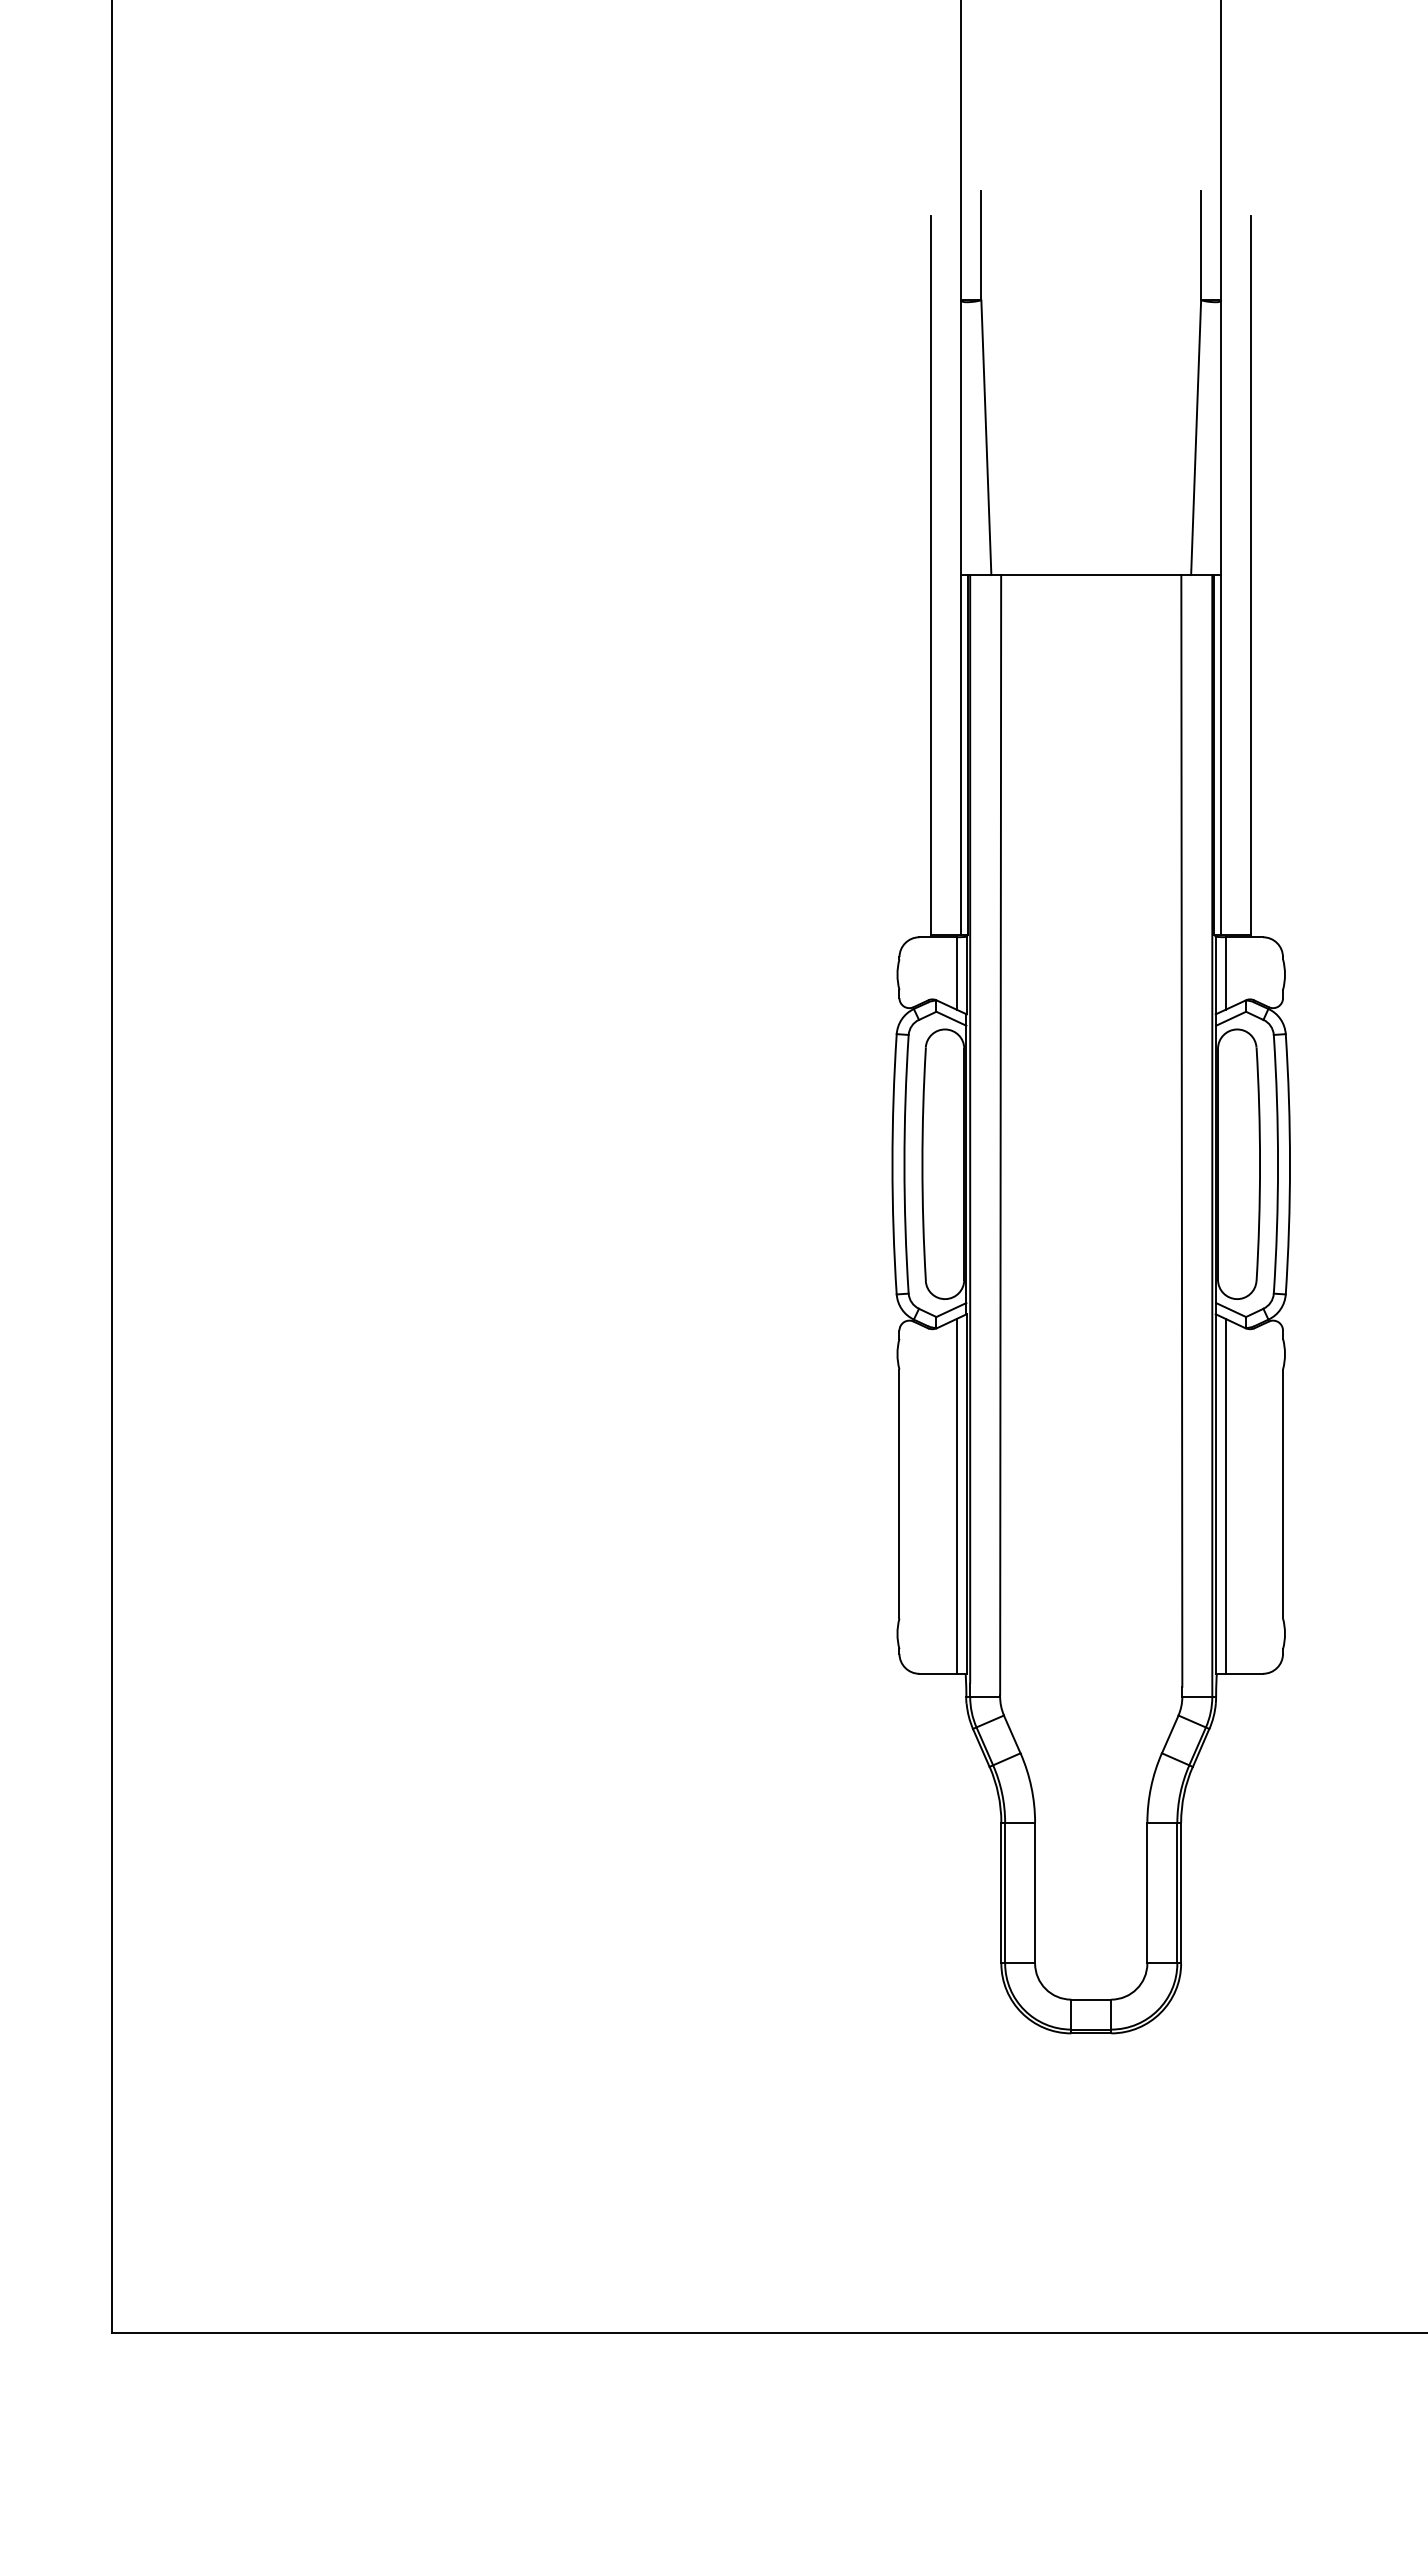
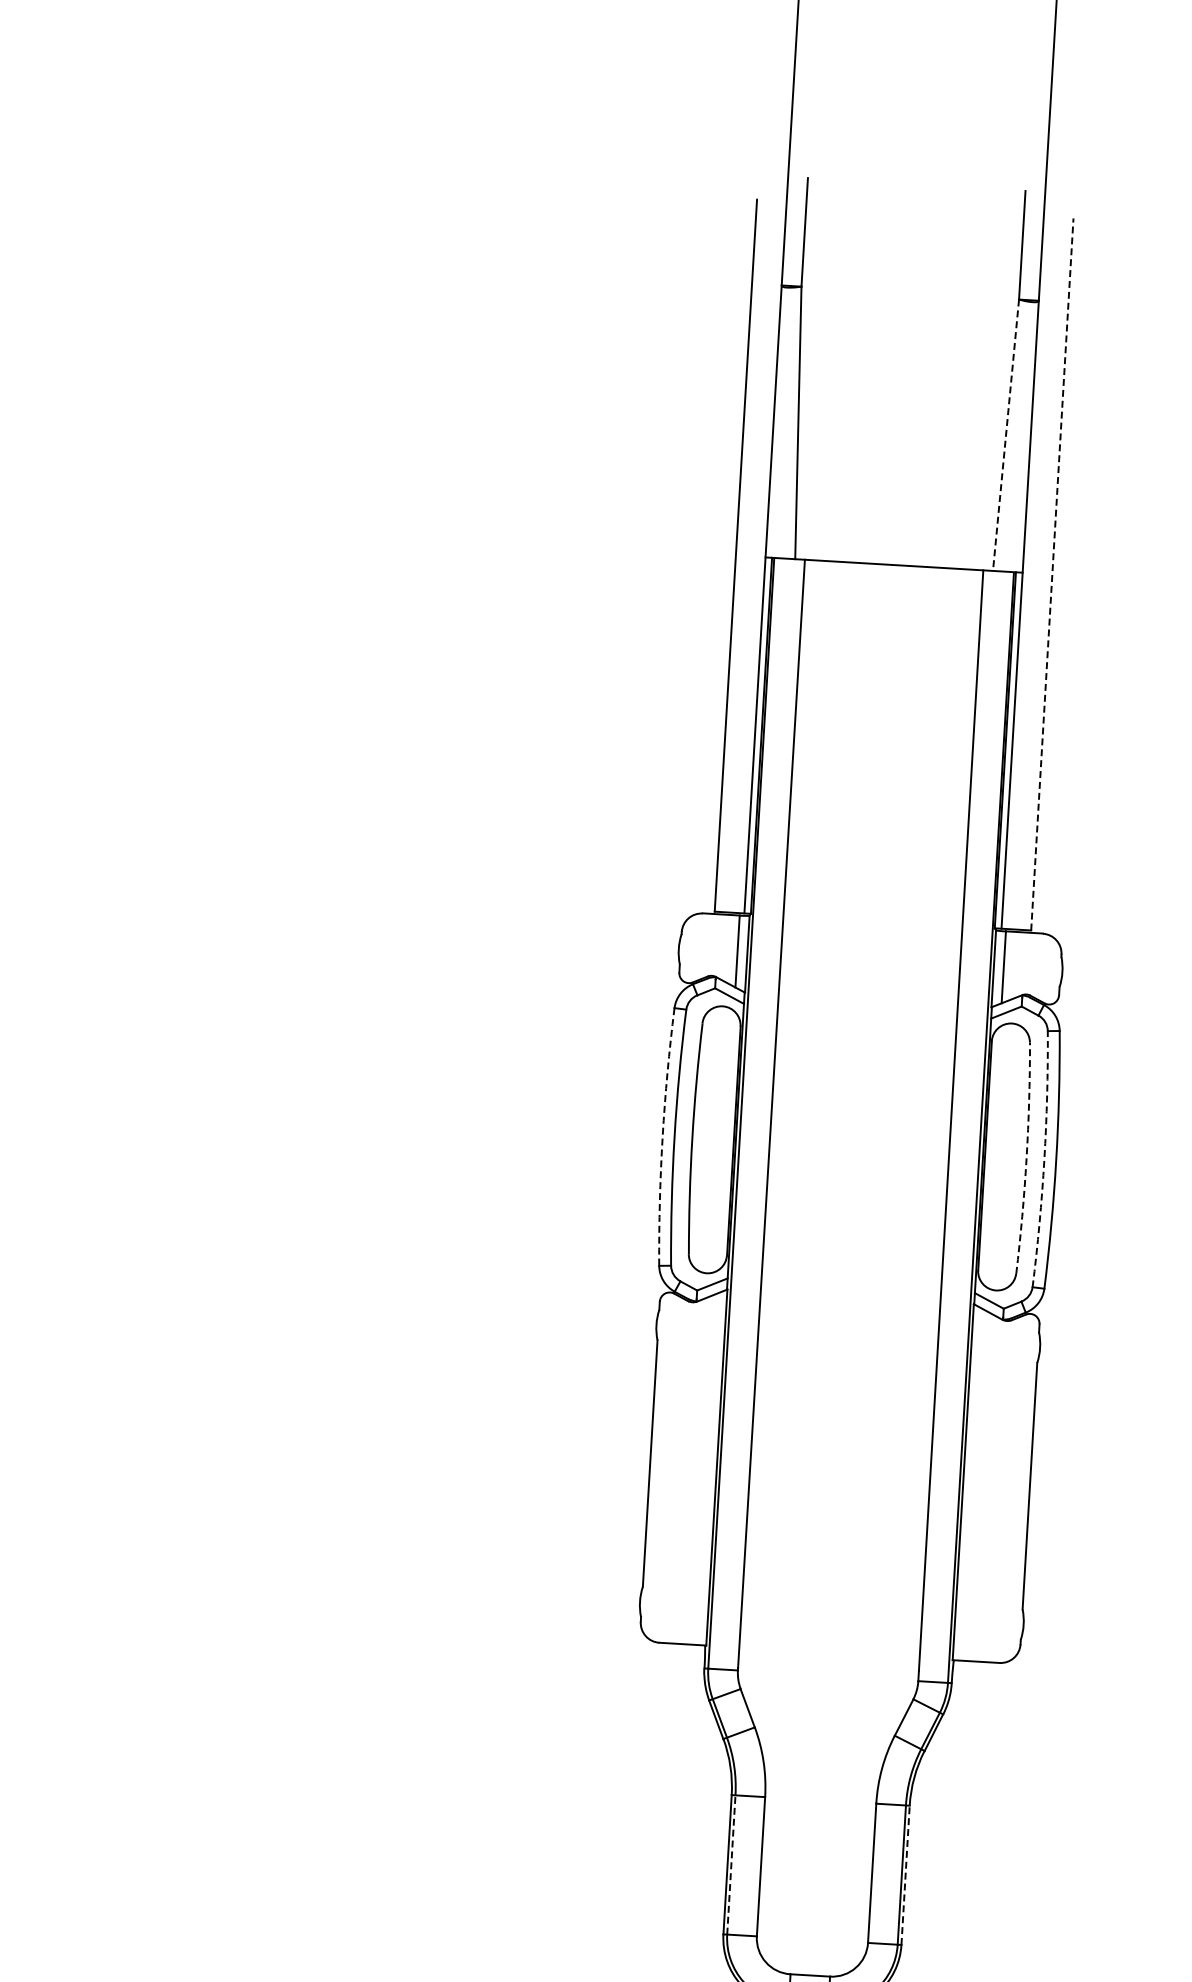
line: (1196, 438) -> (1006, 436), solid -> dashed
line: (1251, 575) -> (1052, 574), solid -> dashed
arc: (892, 1164) -> (662, 1136), solid -> dashed
arc: (1260, 1164) -> (1027, 1158), solid -> dashed
arc: (1278, 1164) -> (1044, 1159), solid -> dashed
line: (956, 1496) -> (706, 1469), removed
line: (1225, 1496) -> (972, 1485), removed
line: (1005, 1892) -> (731, 1864), solid -> dashed
line: (1181, 1892) -> (905, 1874), solid -> dashed

